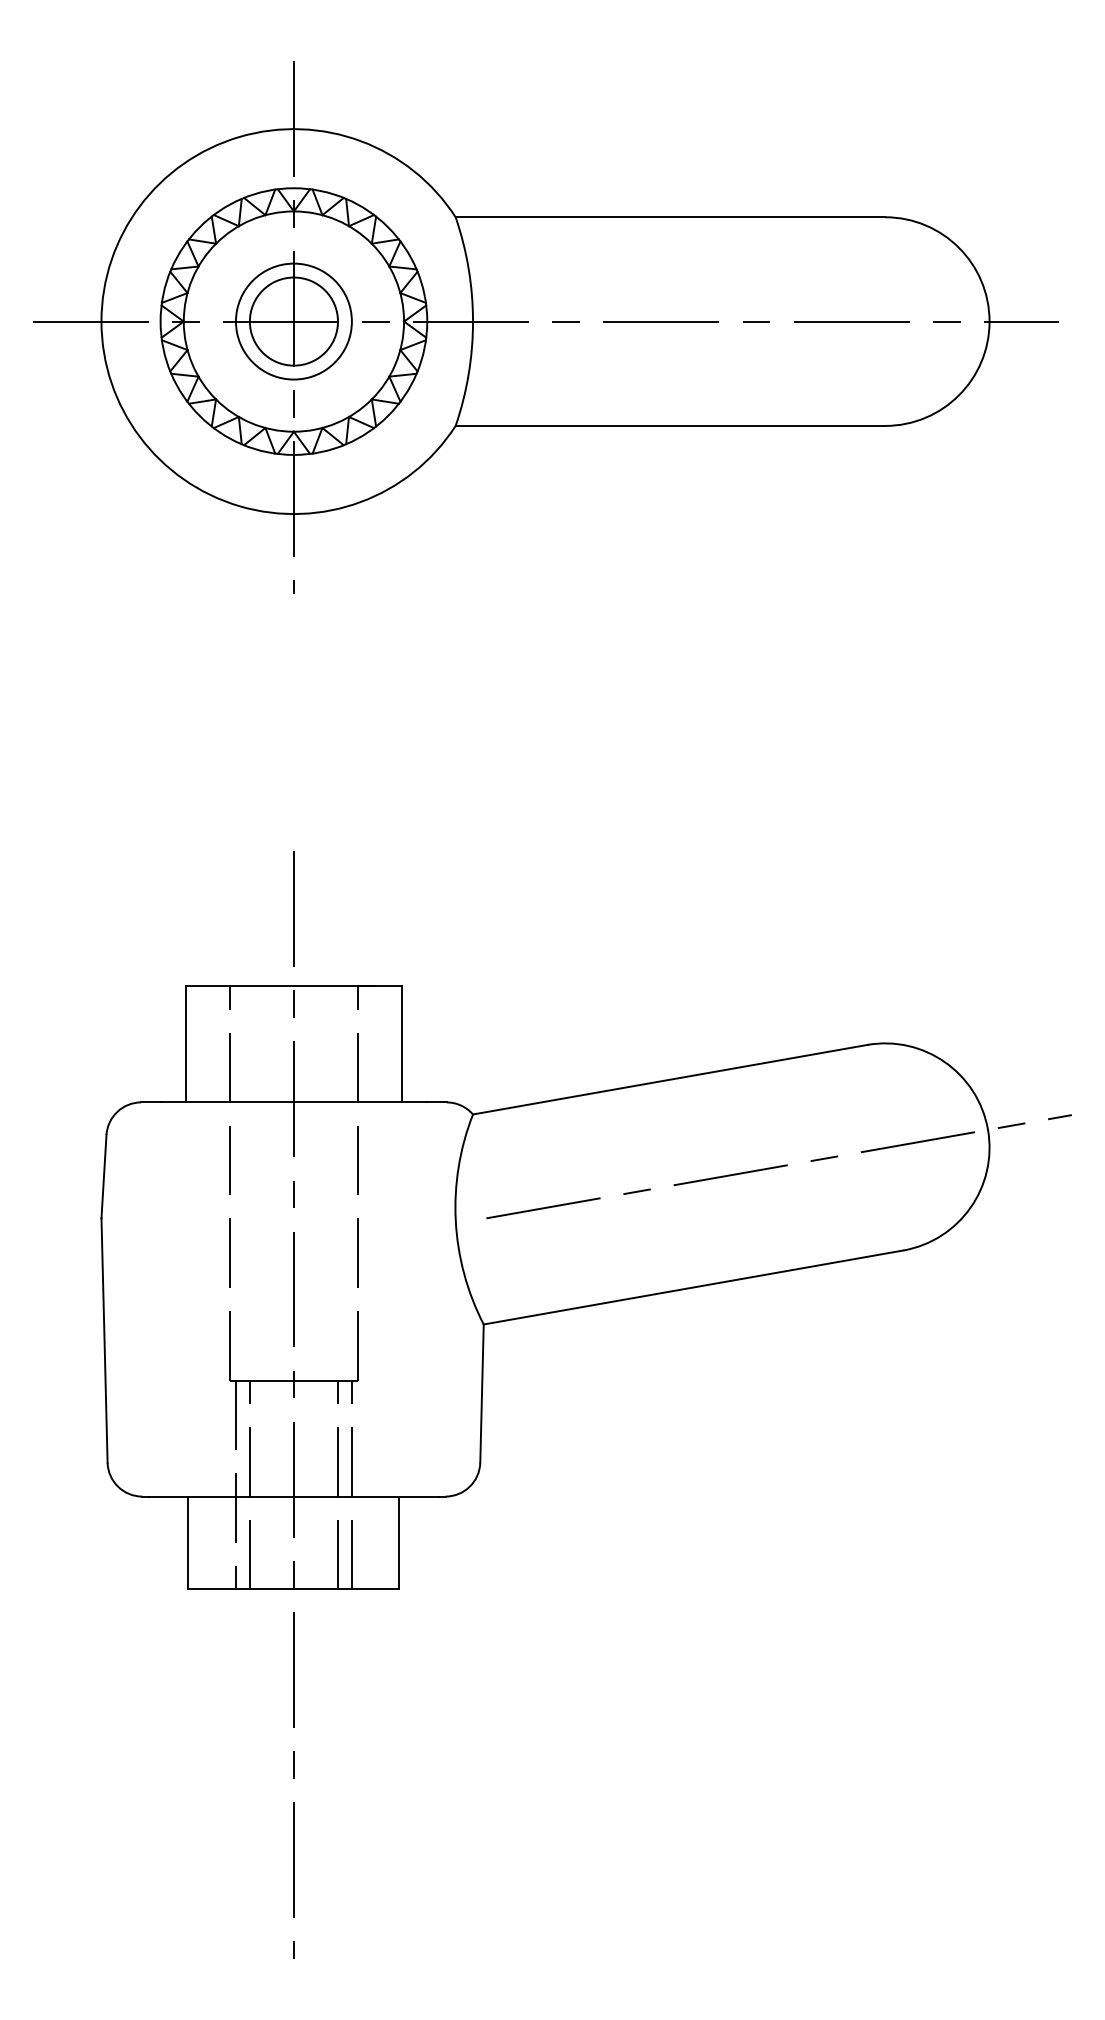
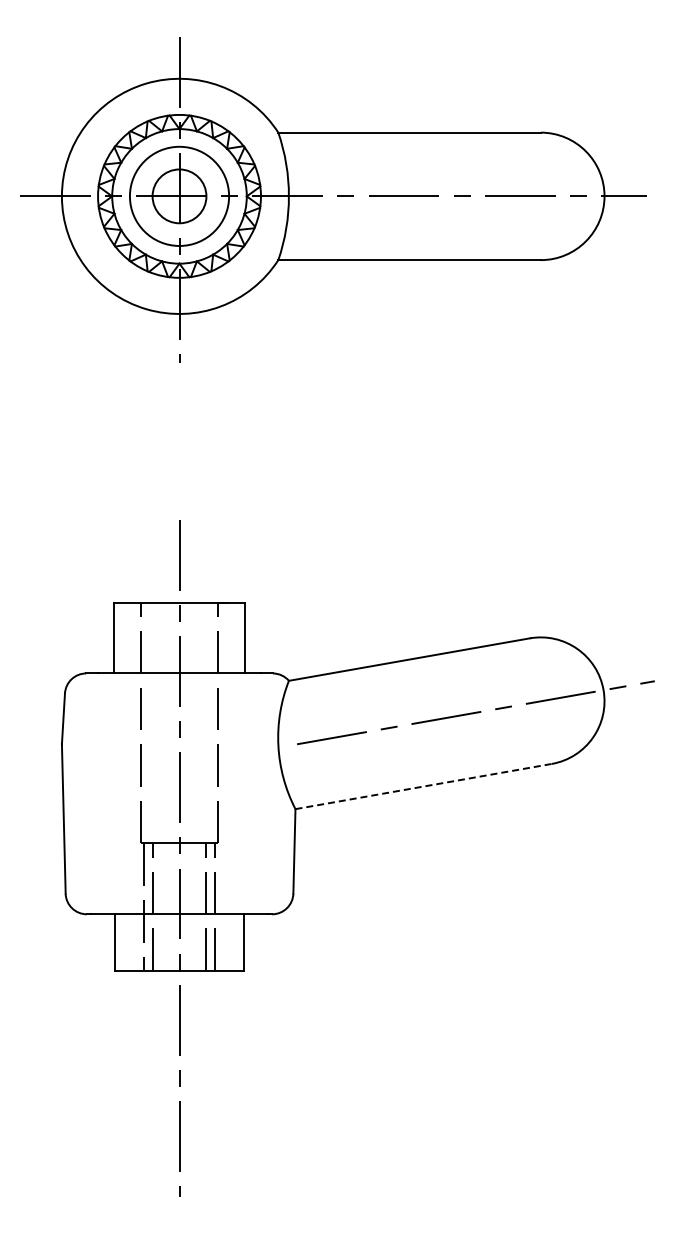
circle: (293, 320) -> (179, 195), size x1.4
line: (694, 1287) -> (424, 786), solid -> dashed

